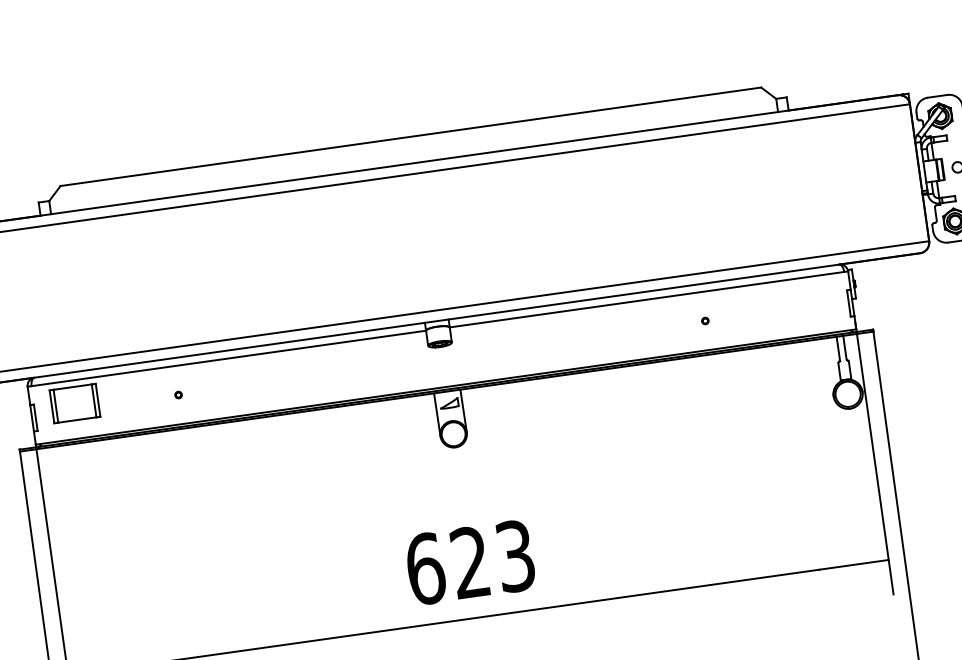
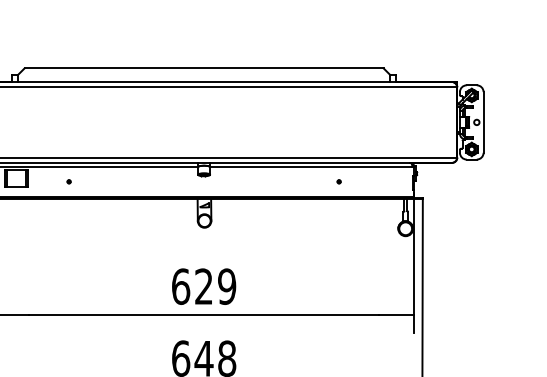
text: (516, 555) -> (227, 286), 623 -> 629

